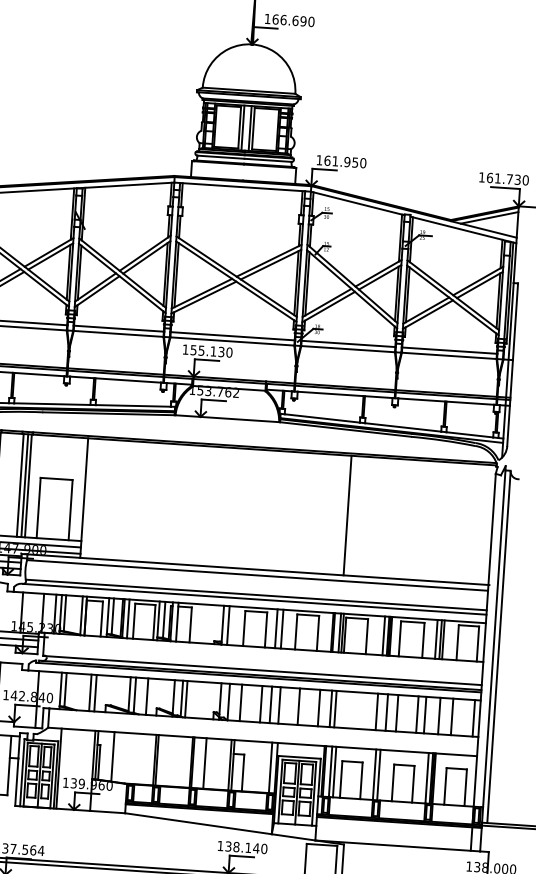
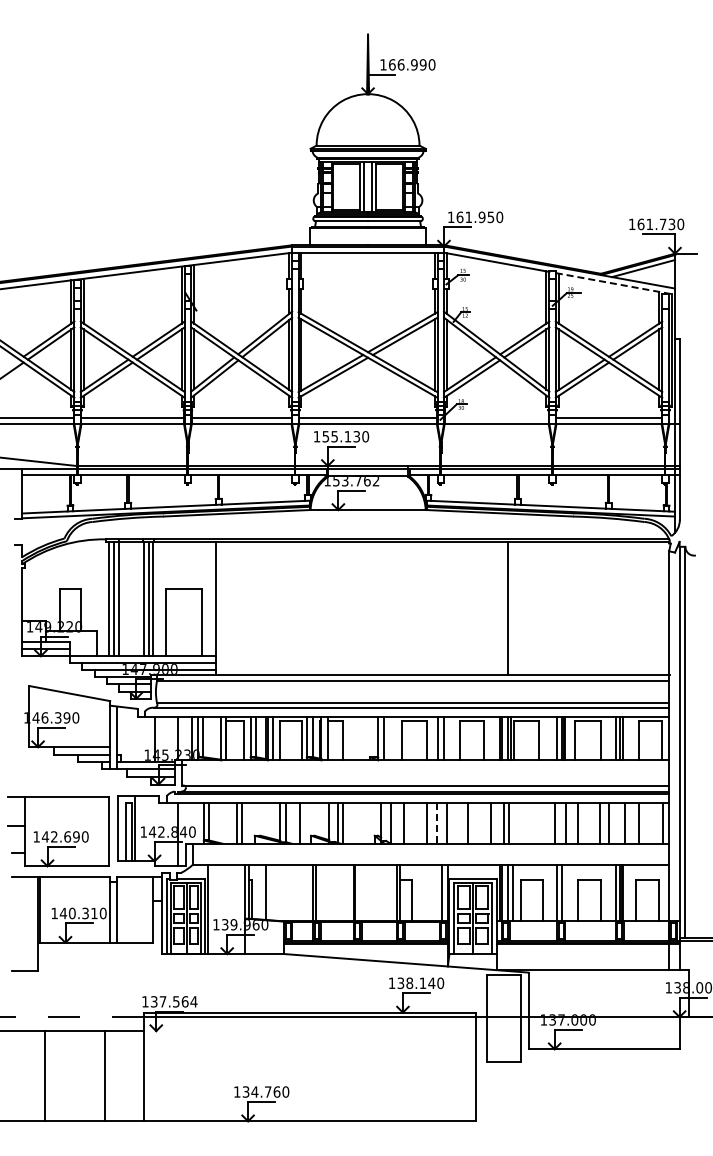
text: (295, 20) -> (414, 64), 166.690 -> 166.990
line: (463, 229) -> (615, 283), solid -> dashed
line: (348, 344) -> (496, 418), removed
line: (271, 704) -> (437, 823), solid -> dashed
line: (204, 763) -> (368, 893), removed

